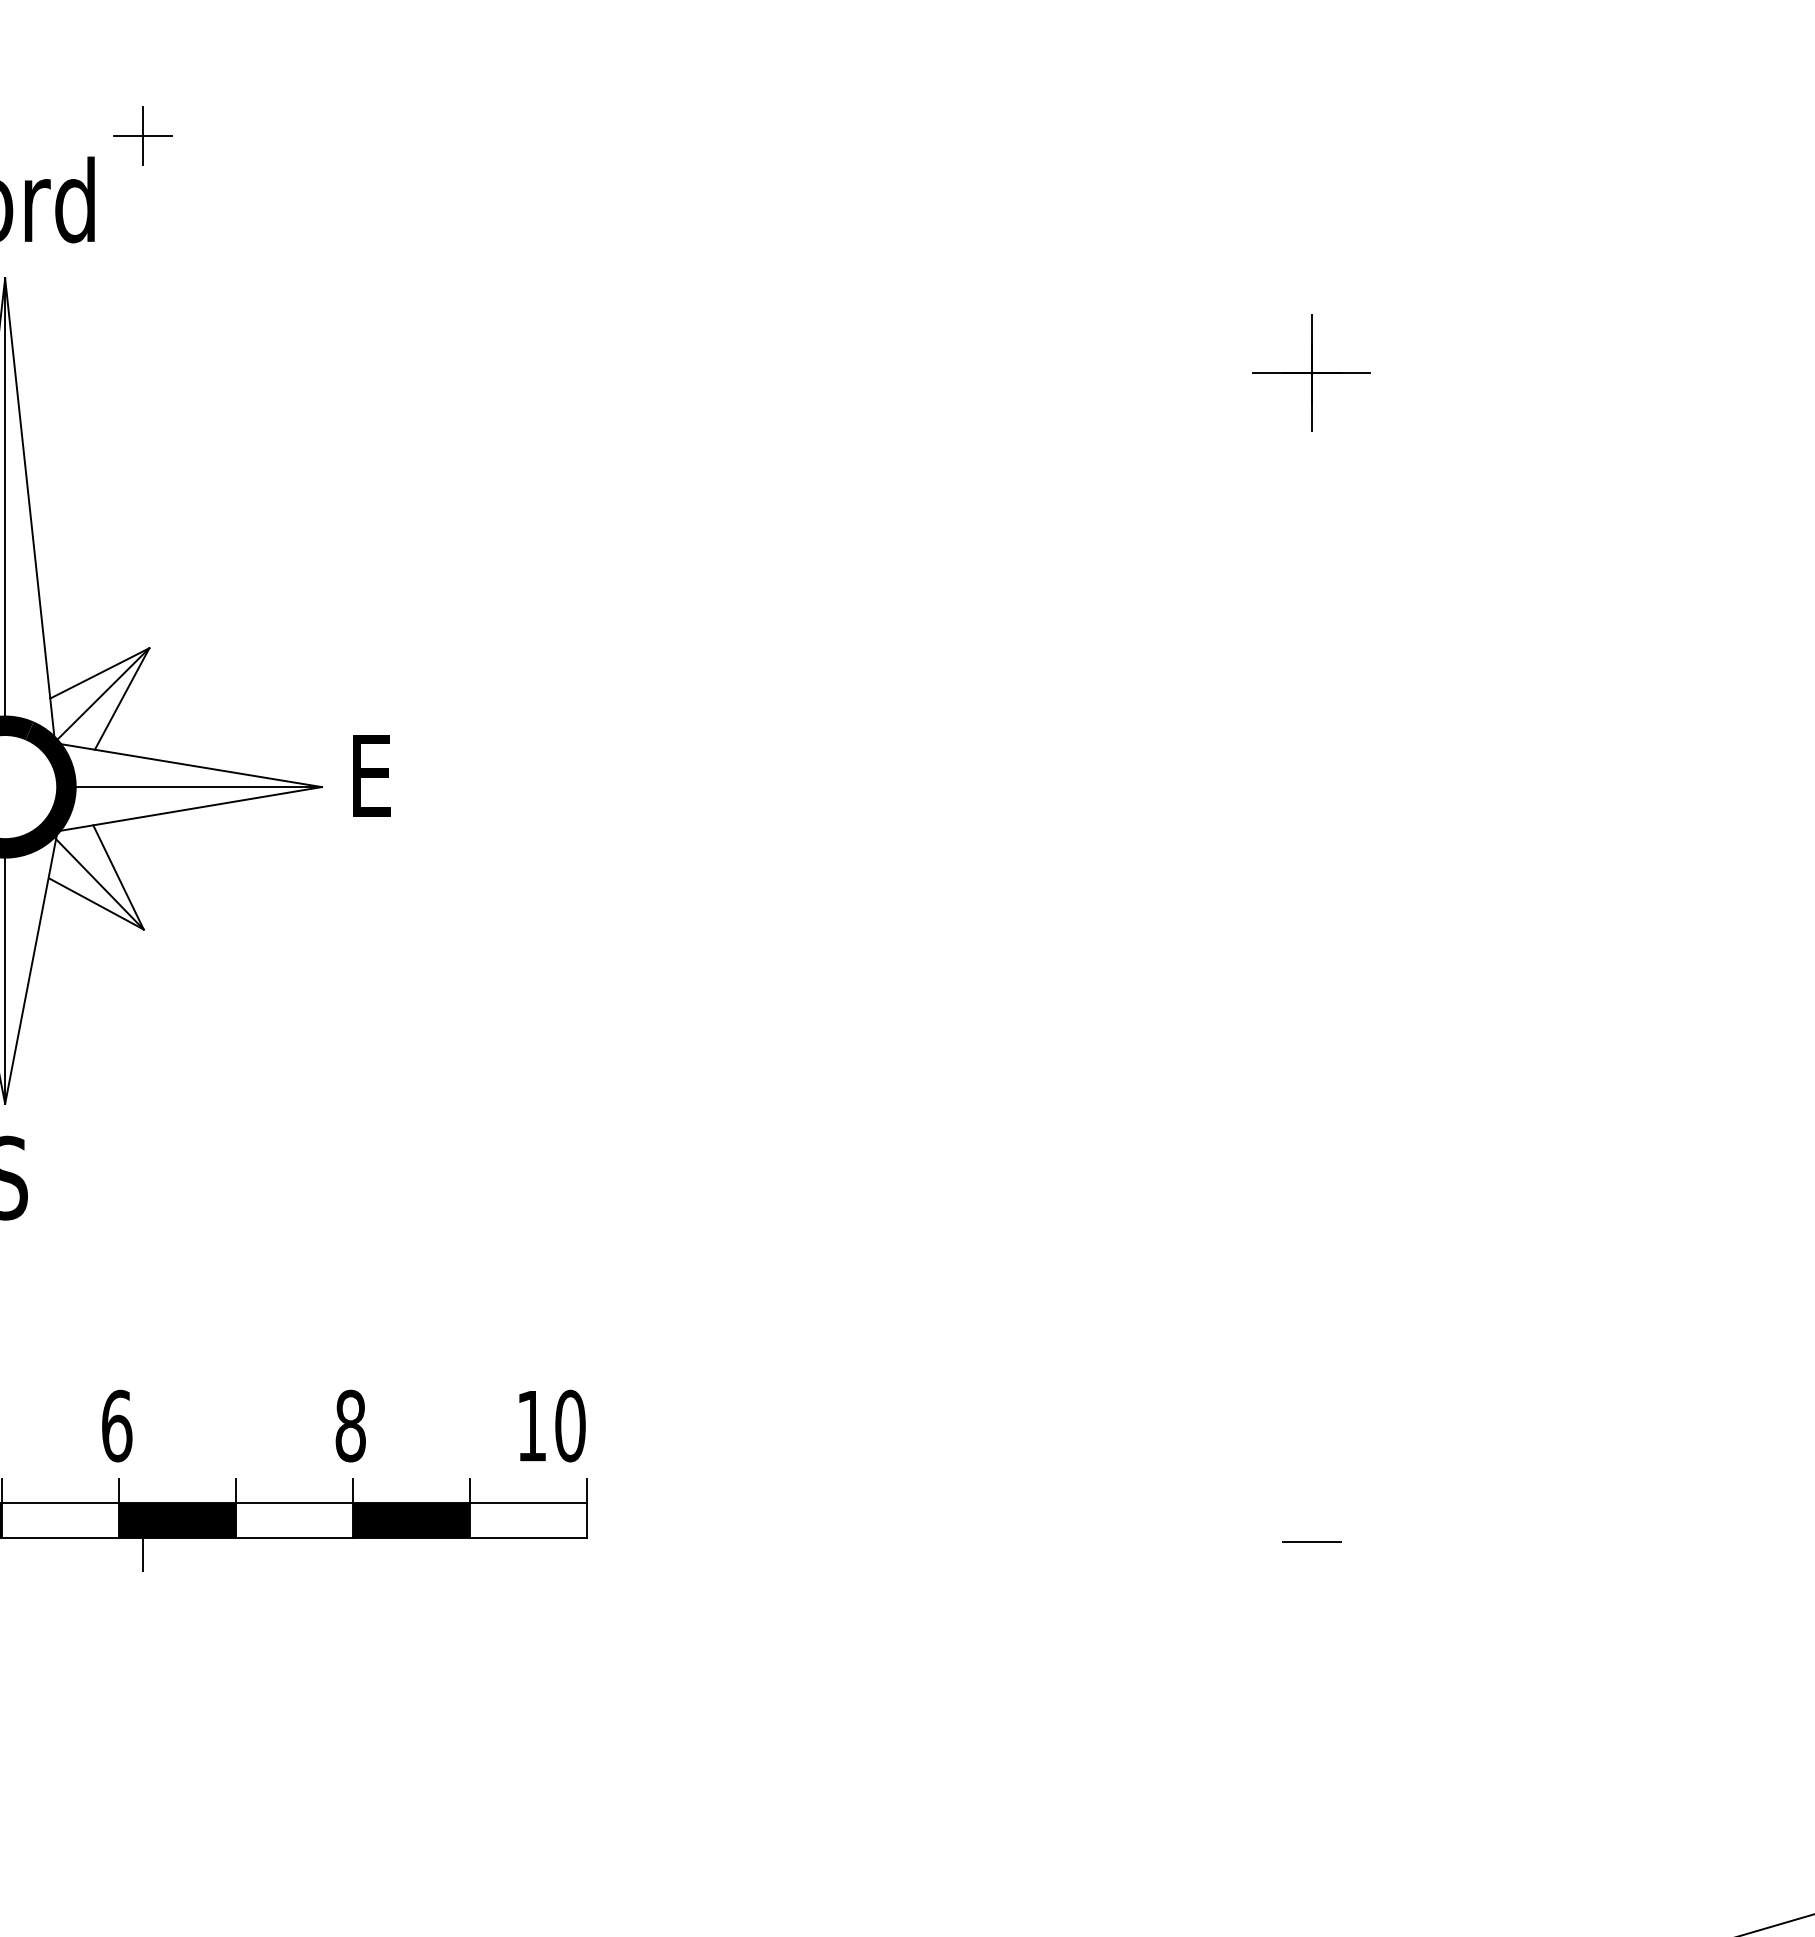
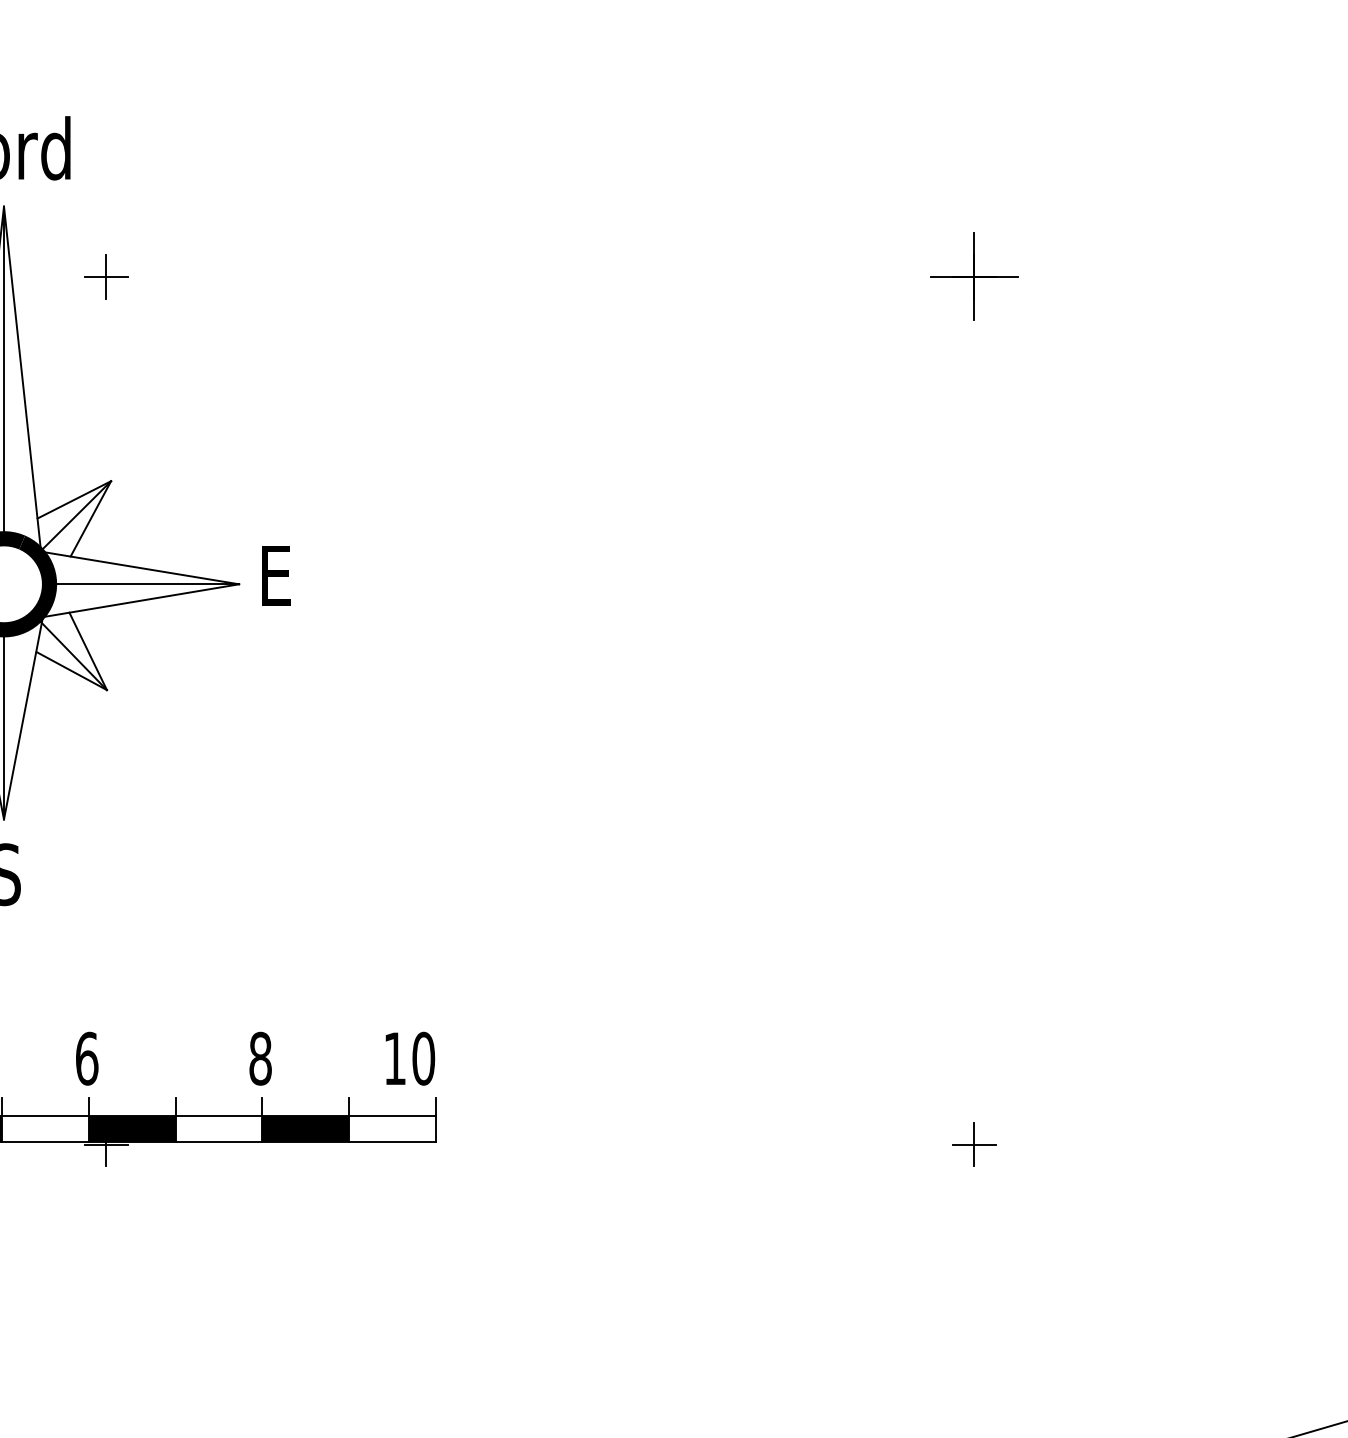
part: (142, 135) -> (105, 276), moved
line: (142, 1541) -> (105, 1144), added
line: (1311, 1541) -> (973, 1144), added

